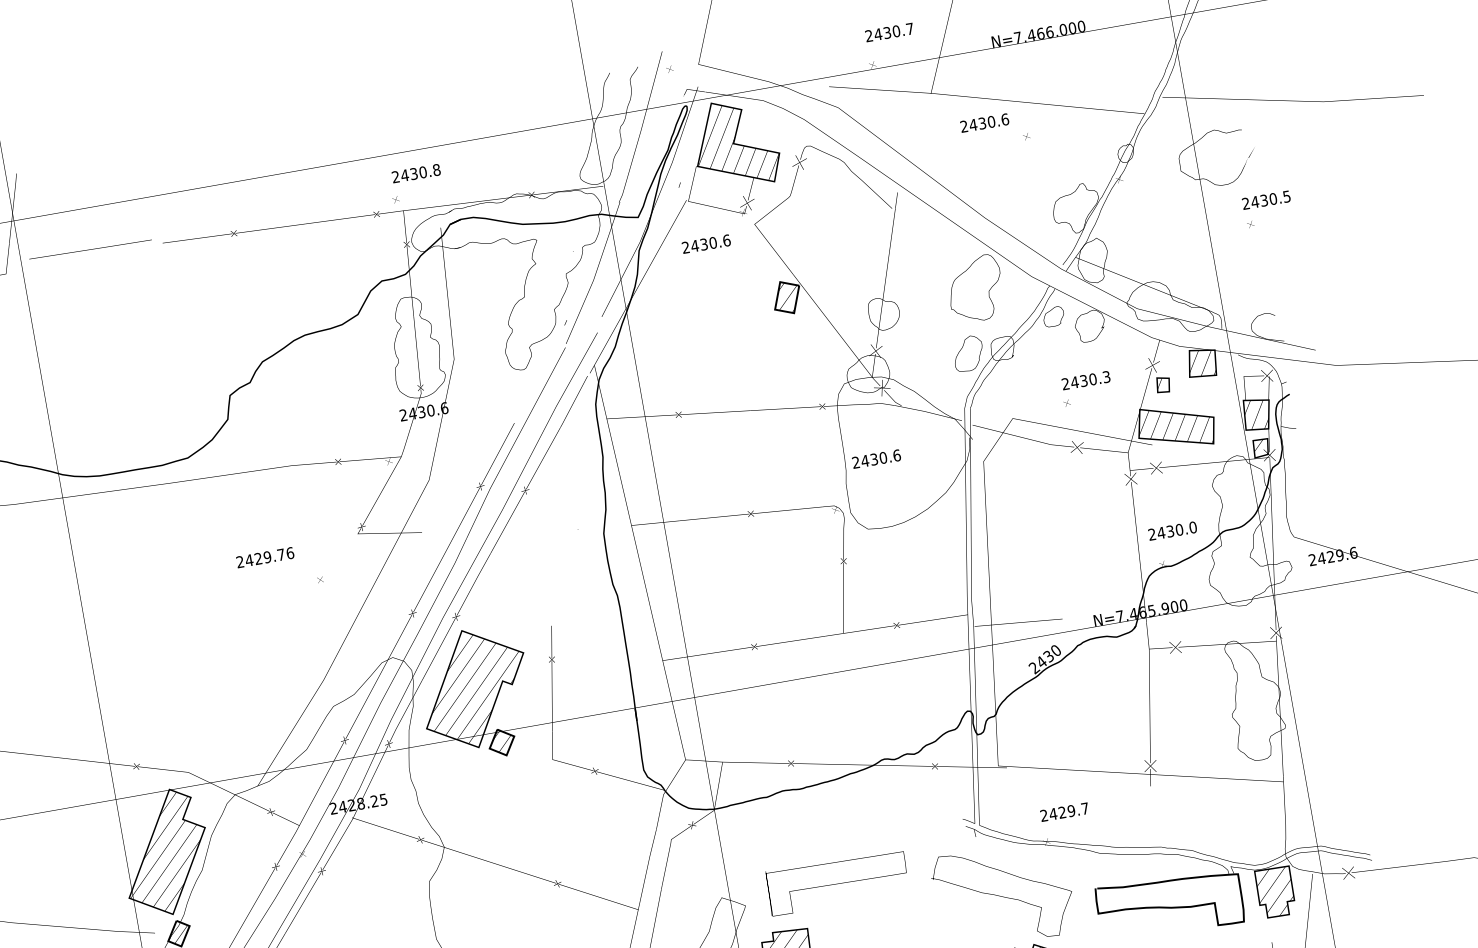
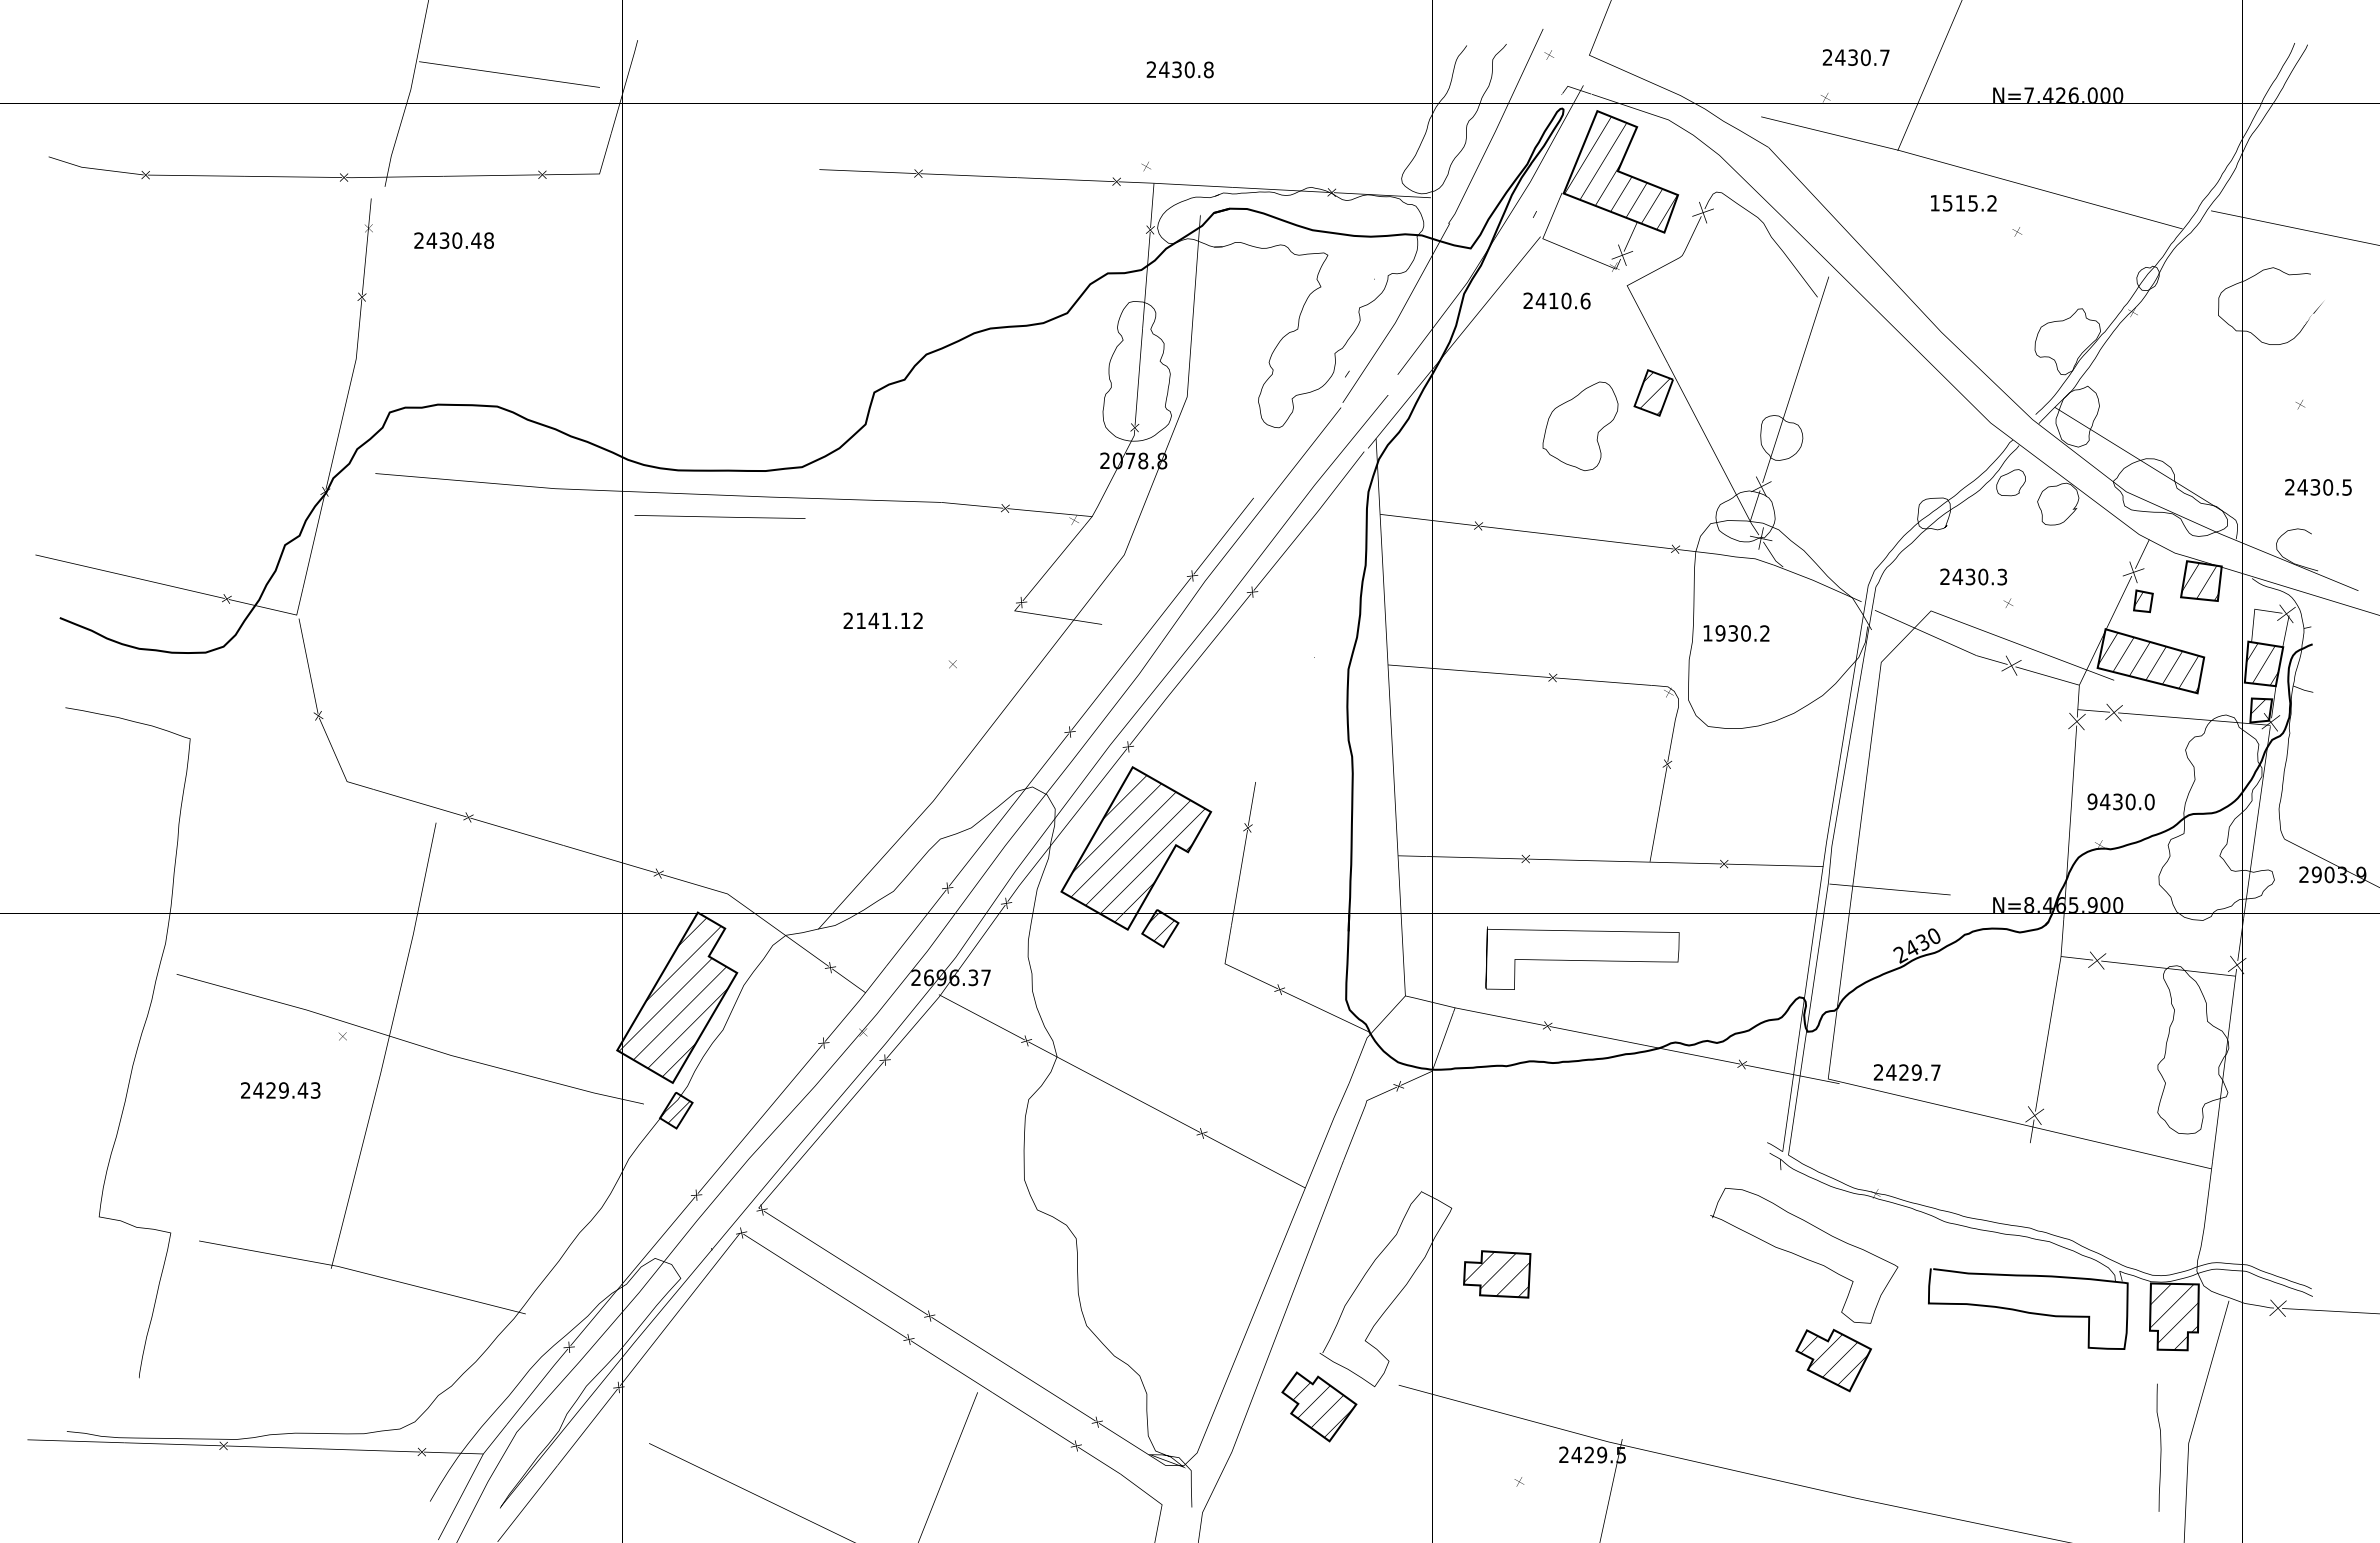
text: (1040, 32) -> (2061, 94), N=7.466.000 -> N=7.426.000
text: (984, 122) -> (1963, 202), 2430.6 -> 1515.2
text: (415, 173) -> (1179, 69), moved
text: (1266, 200) -> (2318, 487), moved
text: (703, 244) -> (1553, 300), 2430.6 -> 2410.6
line: (90, 249) -> (719, 516), moved
part: (975, 288) -> (1580, 425), moved
part: (968, 353) -> (1886, 512), removed
text: (1085, 380) -> (1973, 576), moved
text: (428, 410) -> (1139, 460), 2430.6 -> 2078.8
text: (876, 459) -> (1736, 633), 2430.6 -> 1930.2
text: (1152, 534) -> (2092, 801), 2430.0 -> 9430.0
text: (1337, 555) -> (2338, 874), 2429.6 -> 2903.9
text: (269, 556) -> (889, 620), 2429.76 -> 2141.12
text: (1120, 615) -> (2029, 904), N=7.465.900 -> N=8.465.900
text: (362, 803) -> (956, 977), 2428.25 -> 2696.37
text: (1064, 812) -> (1906, 1072), moved
curve: (837, 883) -> (1582, 960), moved

